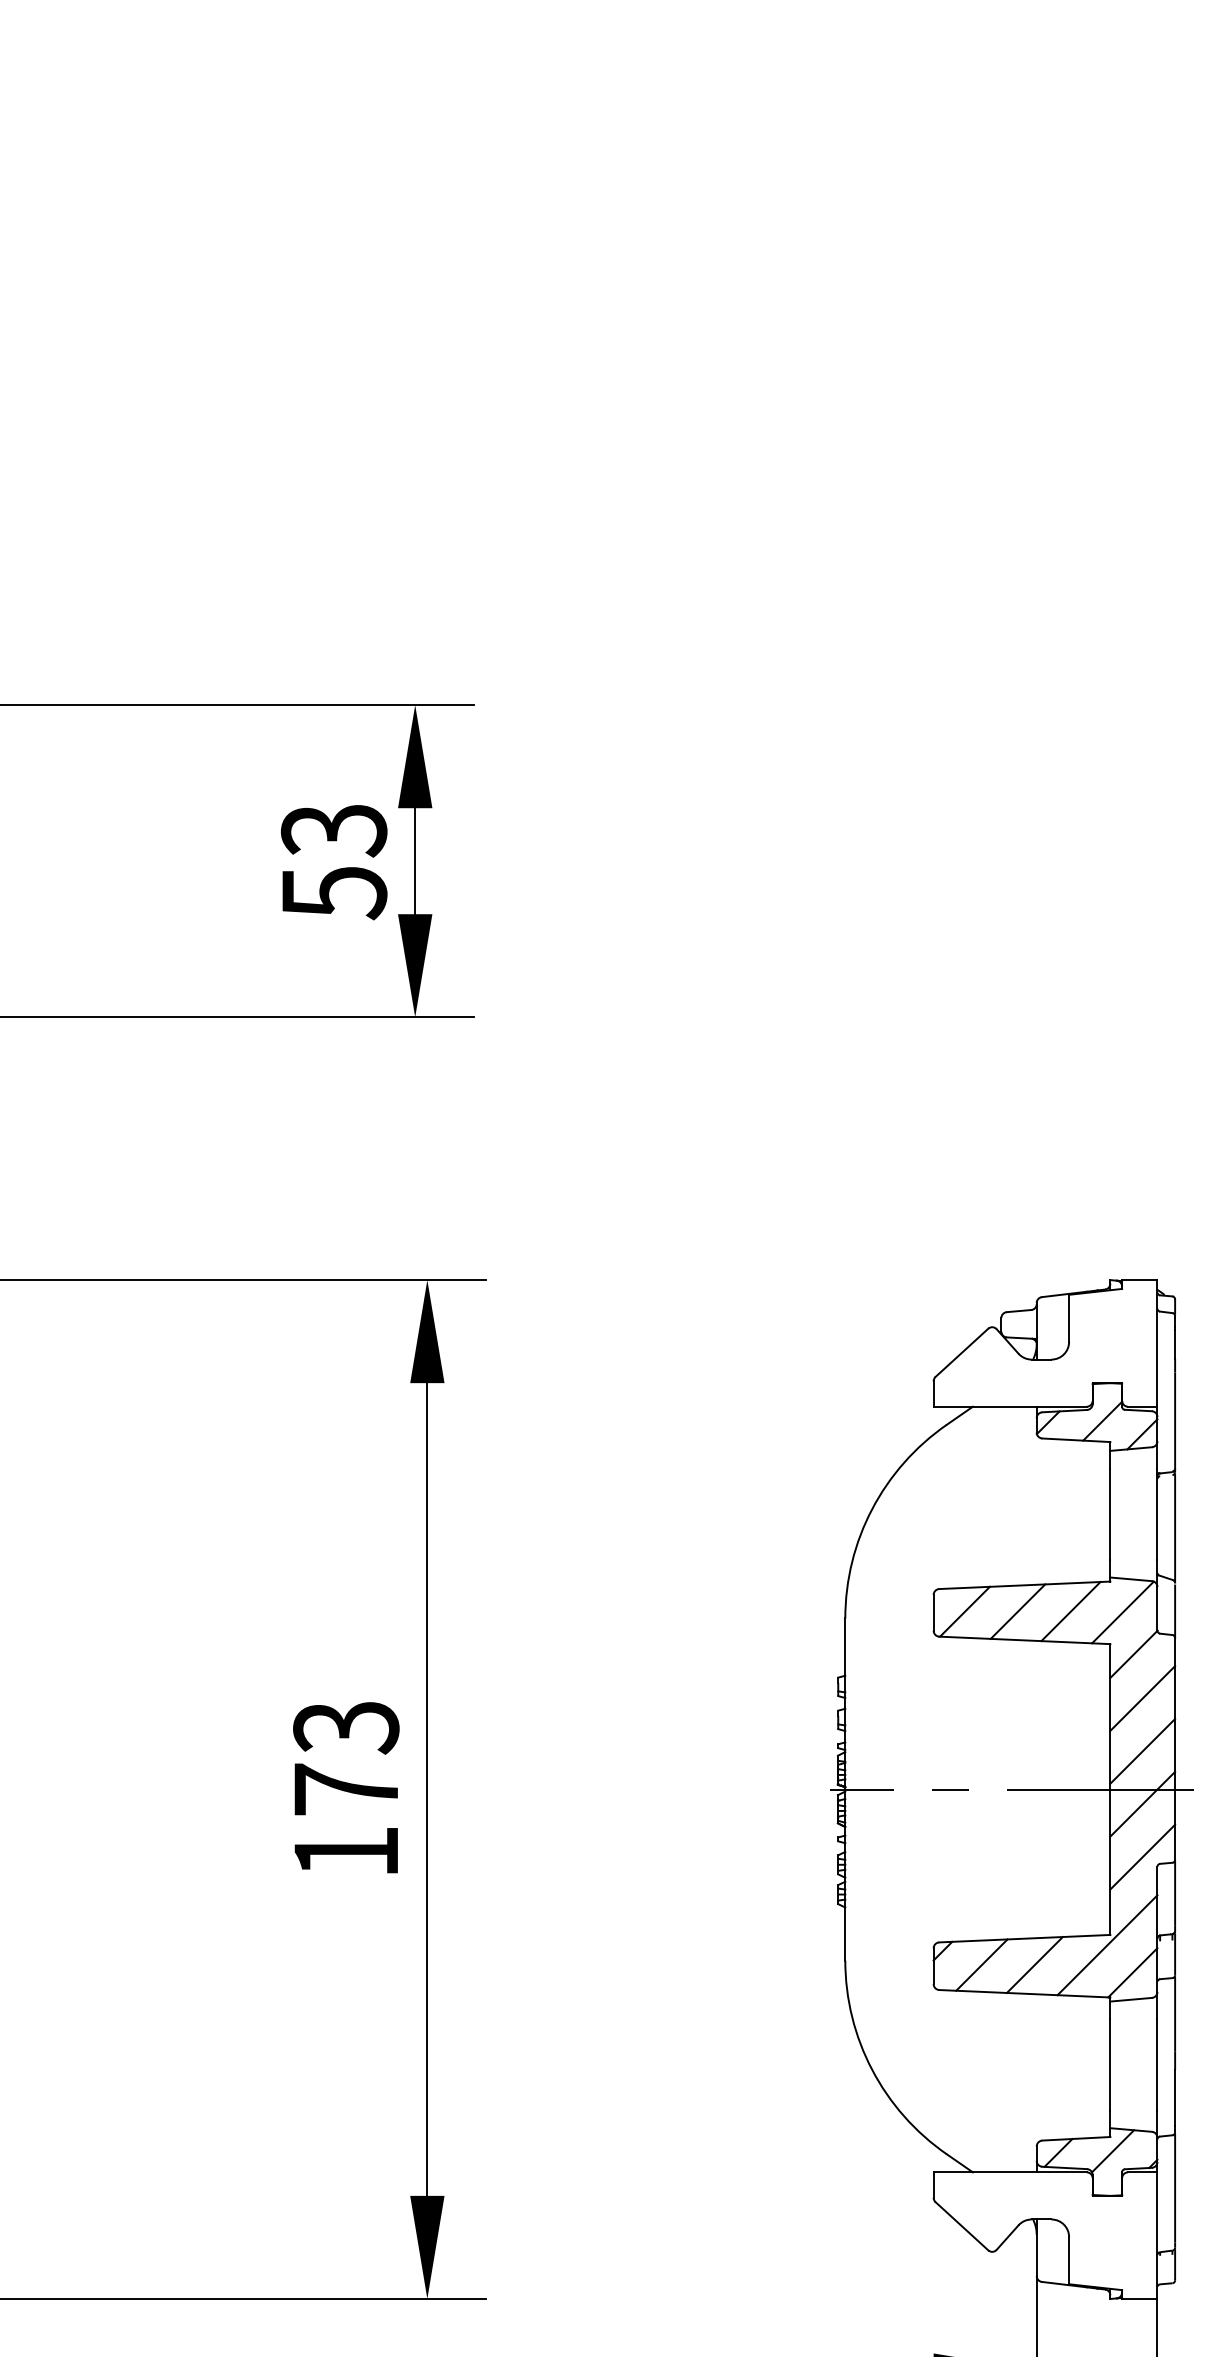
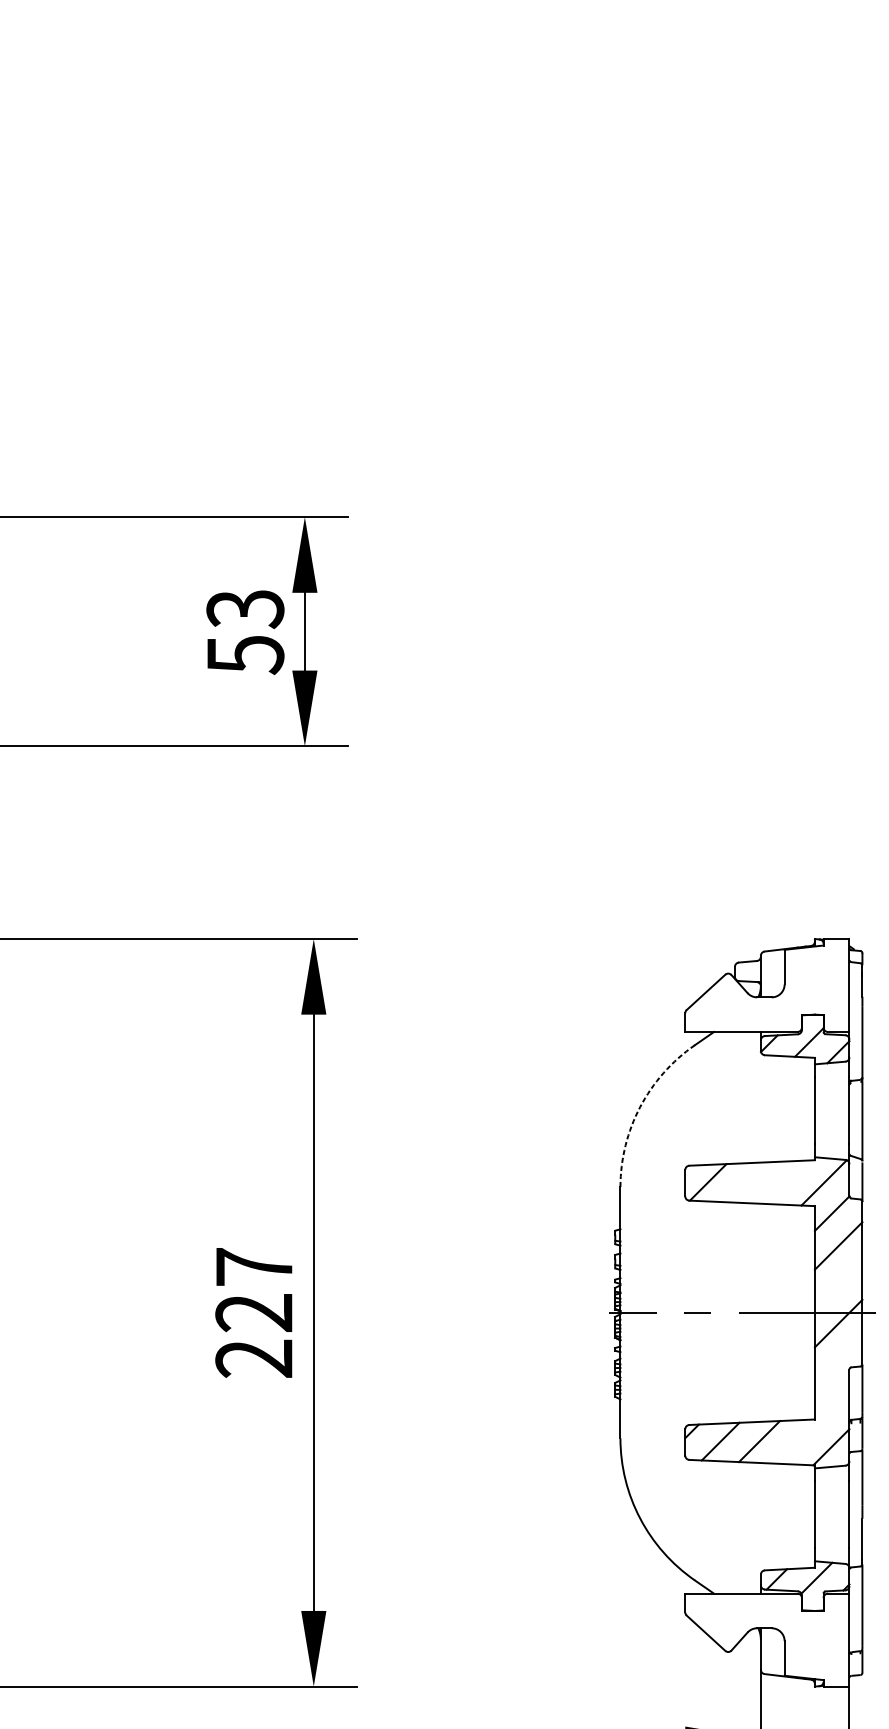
arc: (872, 1509) -> (640, 1107), solid -> dashed
line: (1017, 1611) -> (746, 1182), removed
line: (1070, 1611) -> (785, 1182), removed
line: (1142, 1750) -> (838, 1284), removed
text: (346, 1789) -> (254, 1312), 173 -> 227
line: (1142, 1856) -> (838, 1361), removed
line: (1107, 1945) -> (812, 1427), removed

